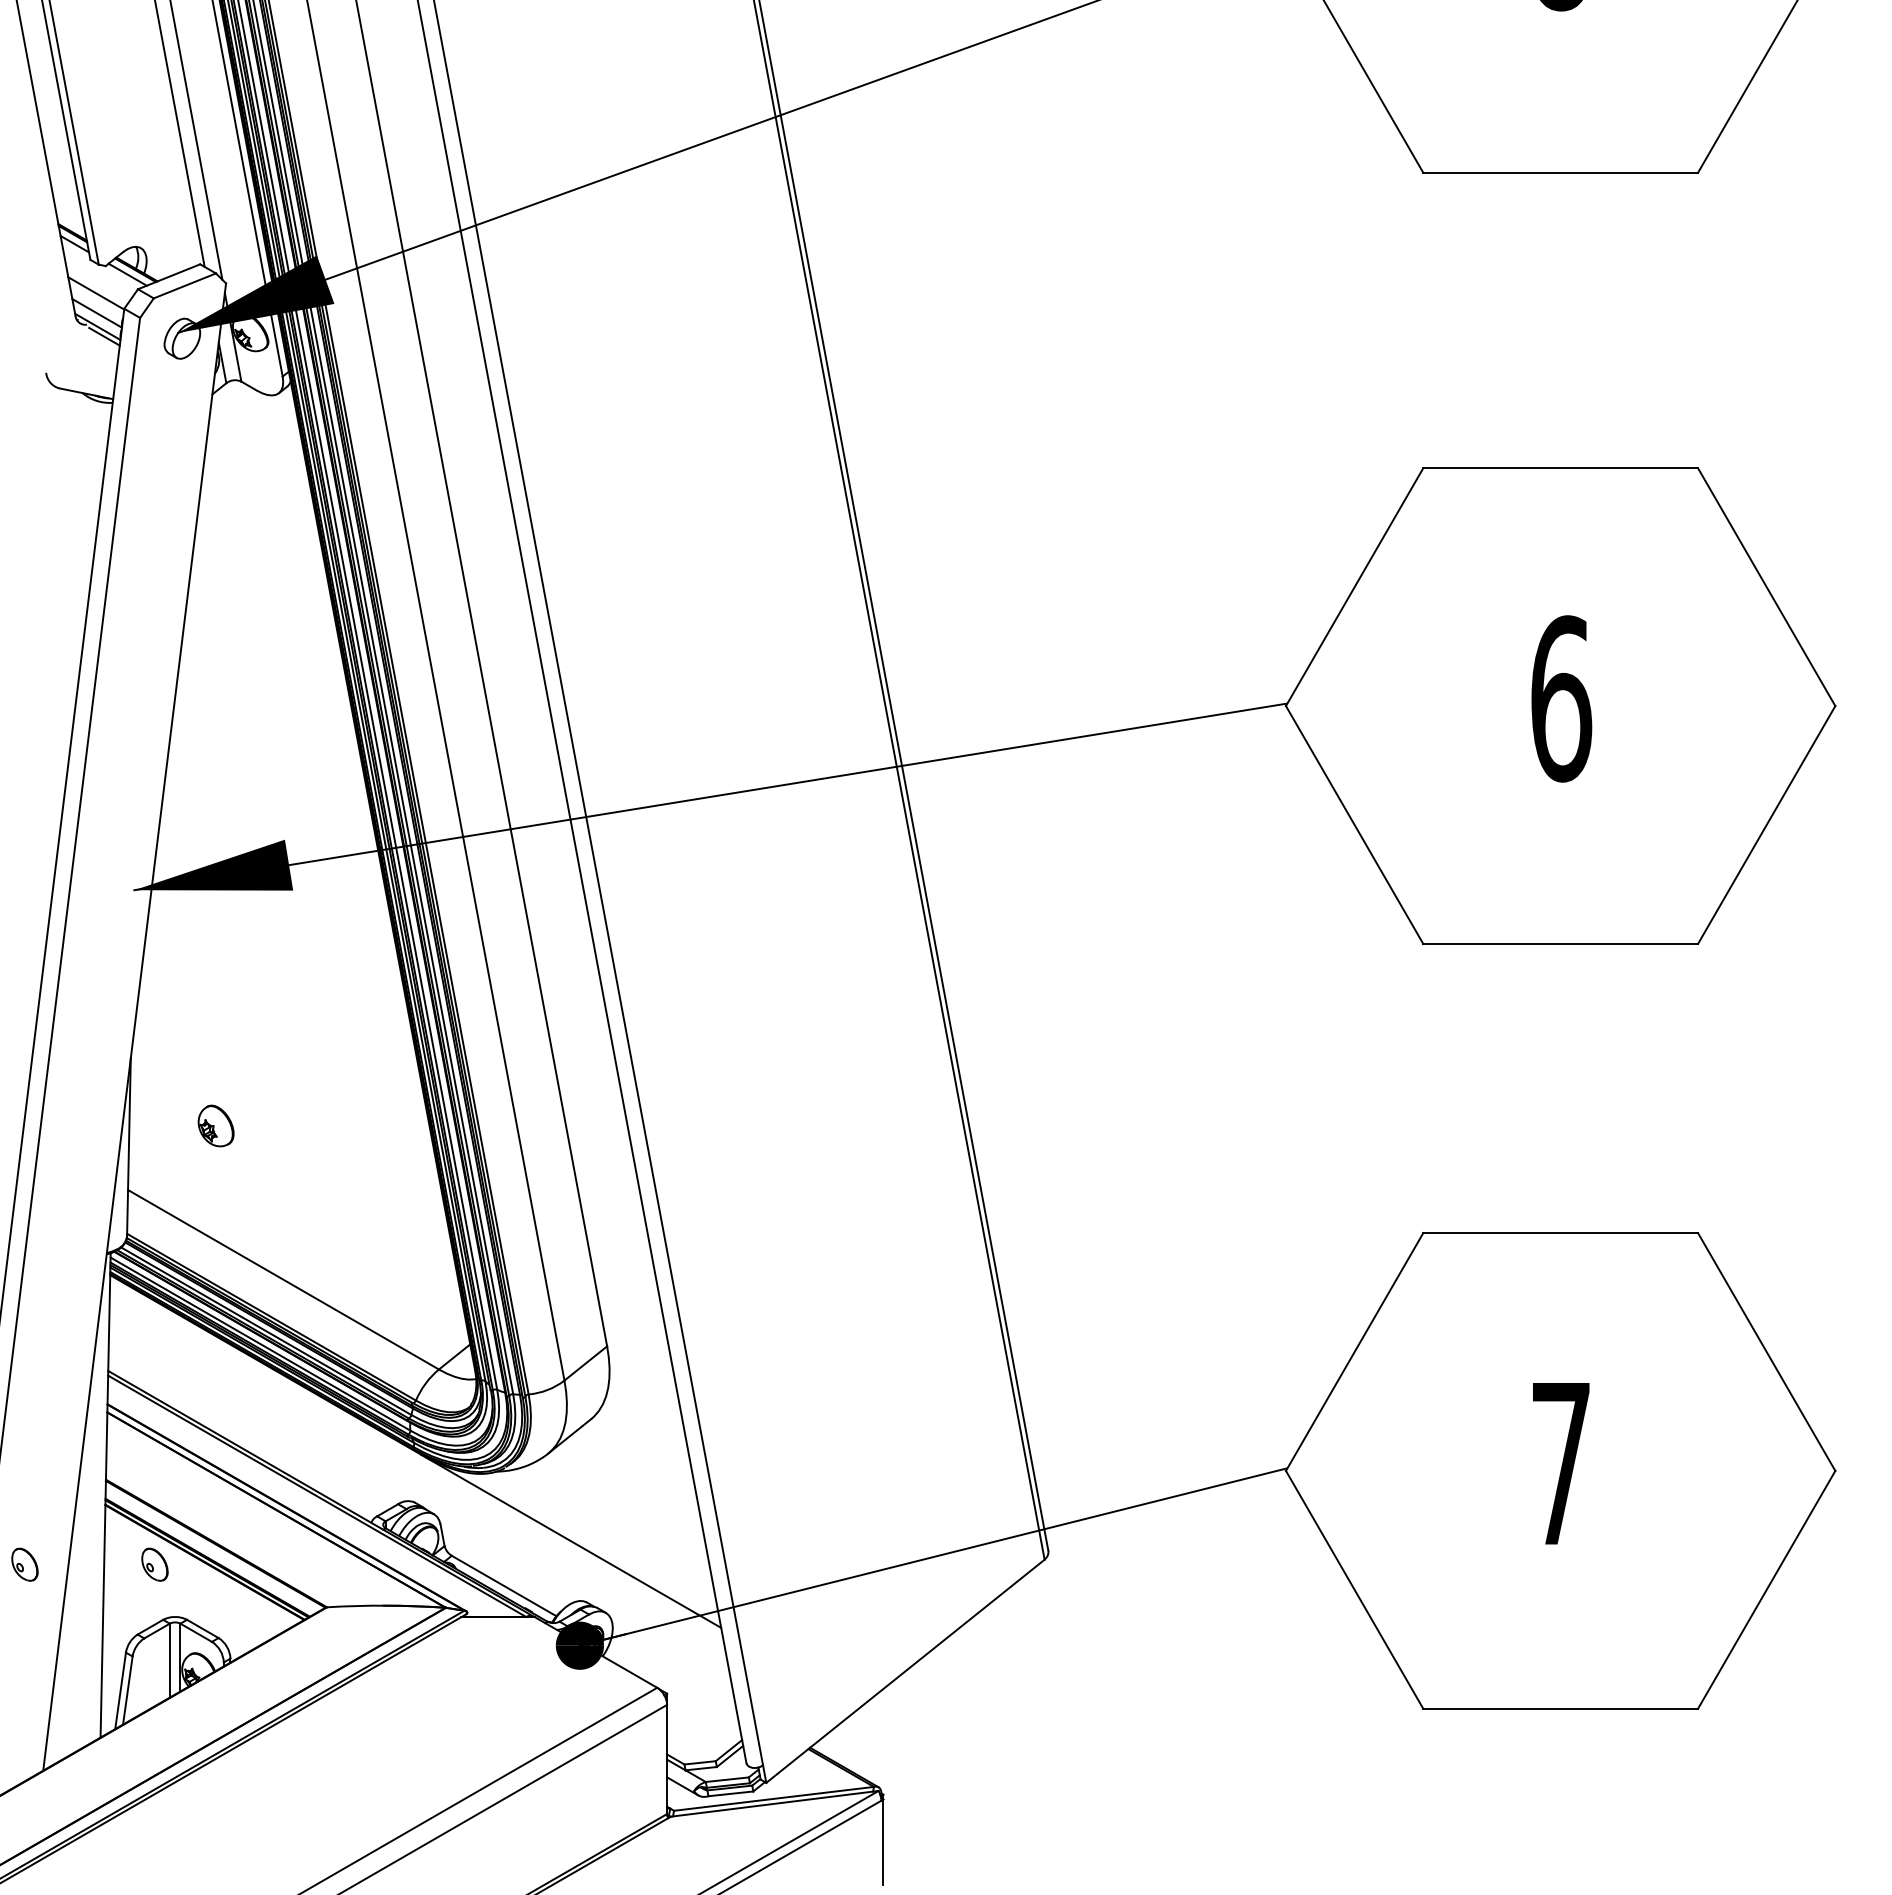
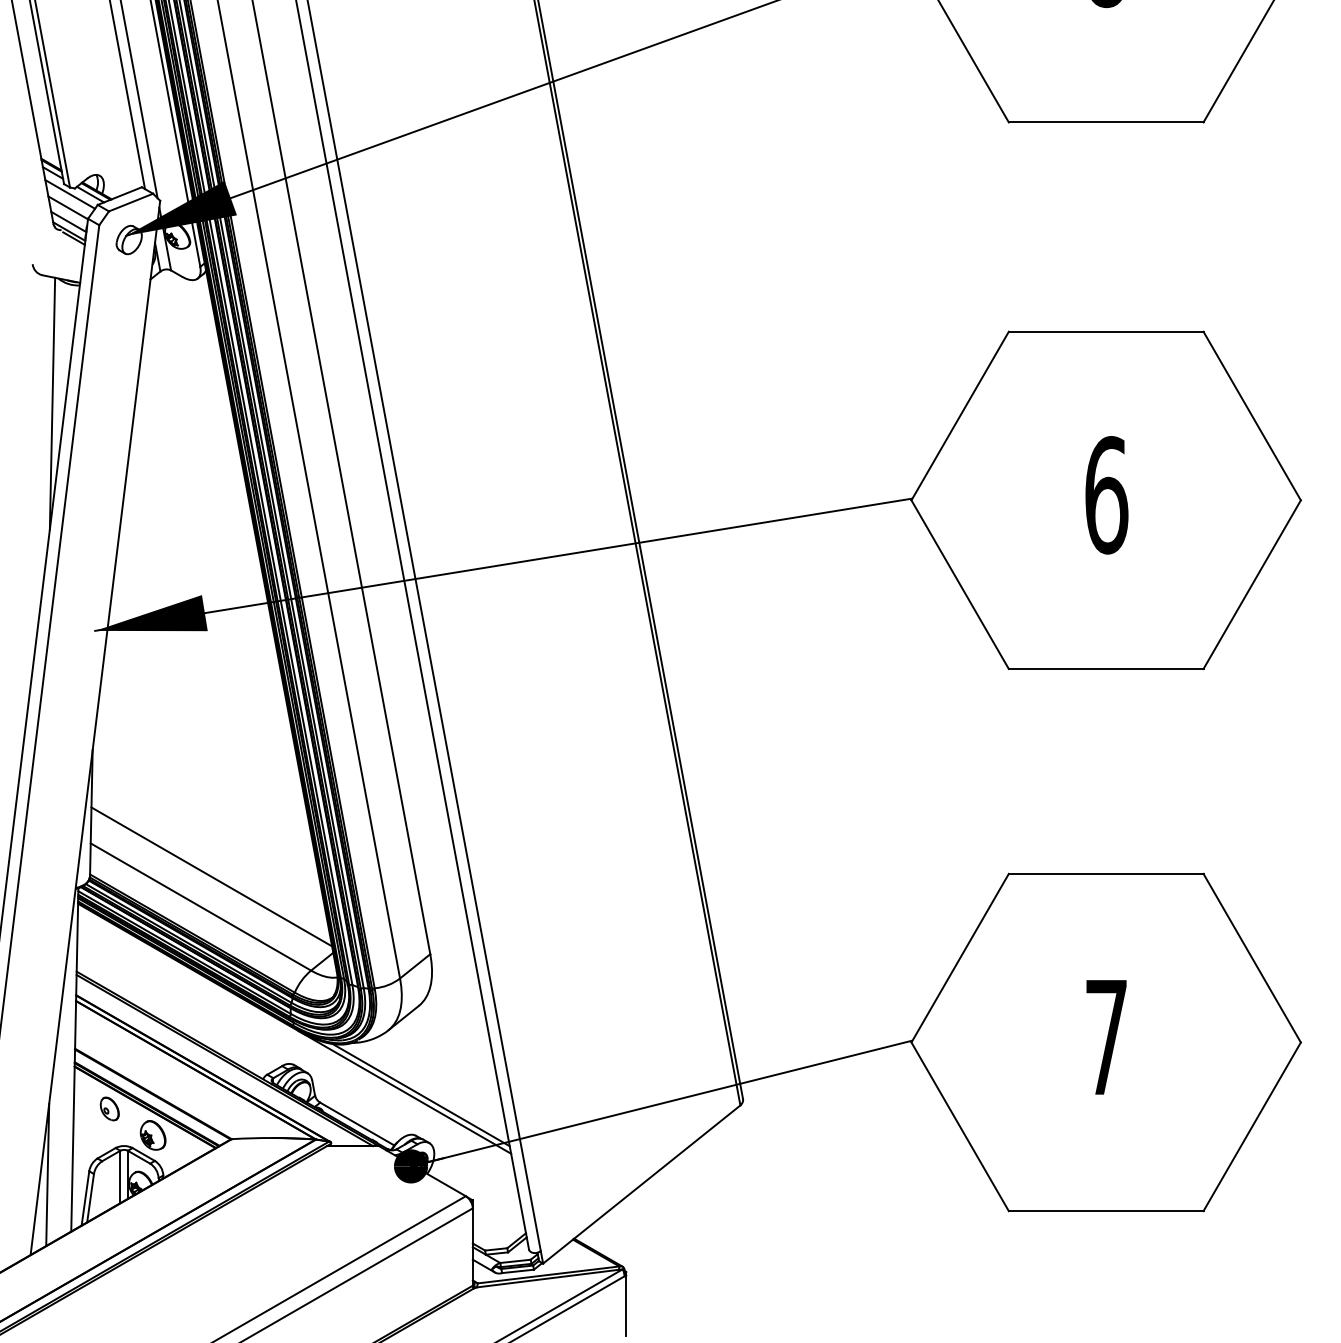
line: (99, 274) -> (70, 194), added
line: (73, 569) -> (52, 403), added
part: (215, 1125) -> (152, 1135), moved
line: (298, 1237) -> (211, 877), added
line: (594, 1544) -> (421, 1094), added
part: (24, 1564) -> (17, 1108), removed
line: (67, 1657) -> (47, 1174), added

